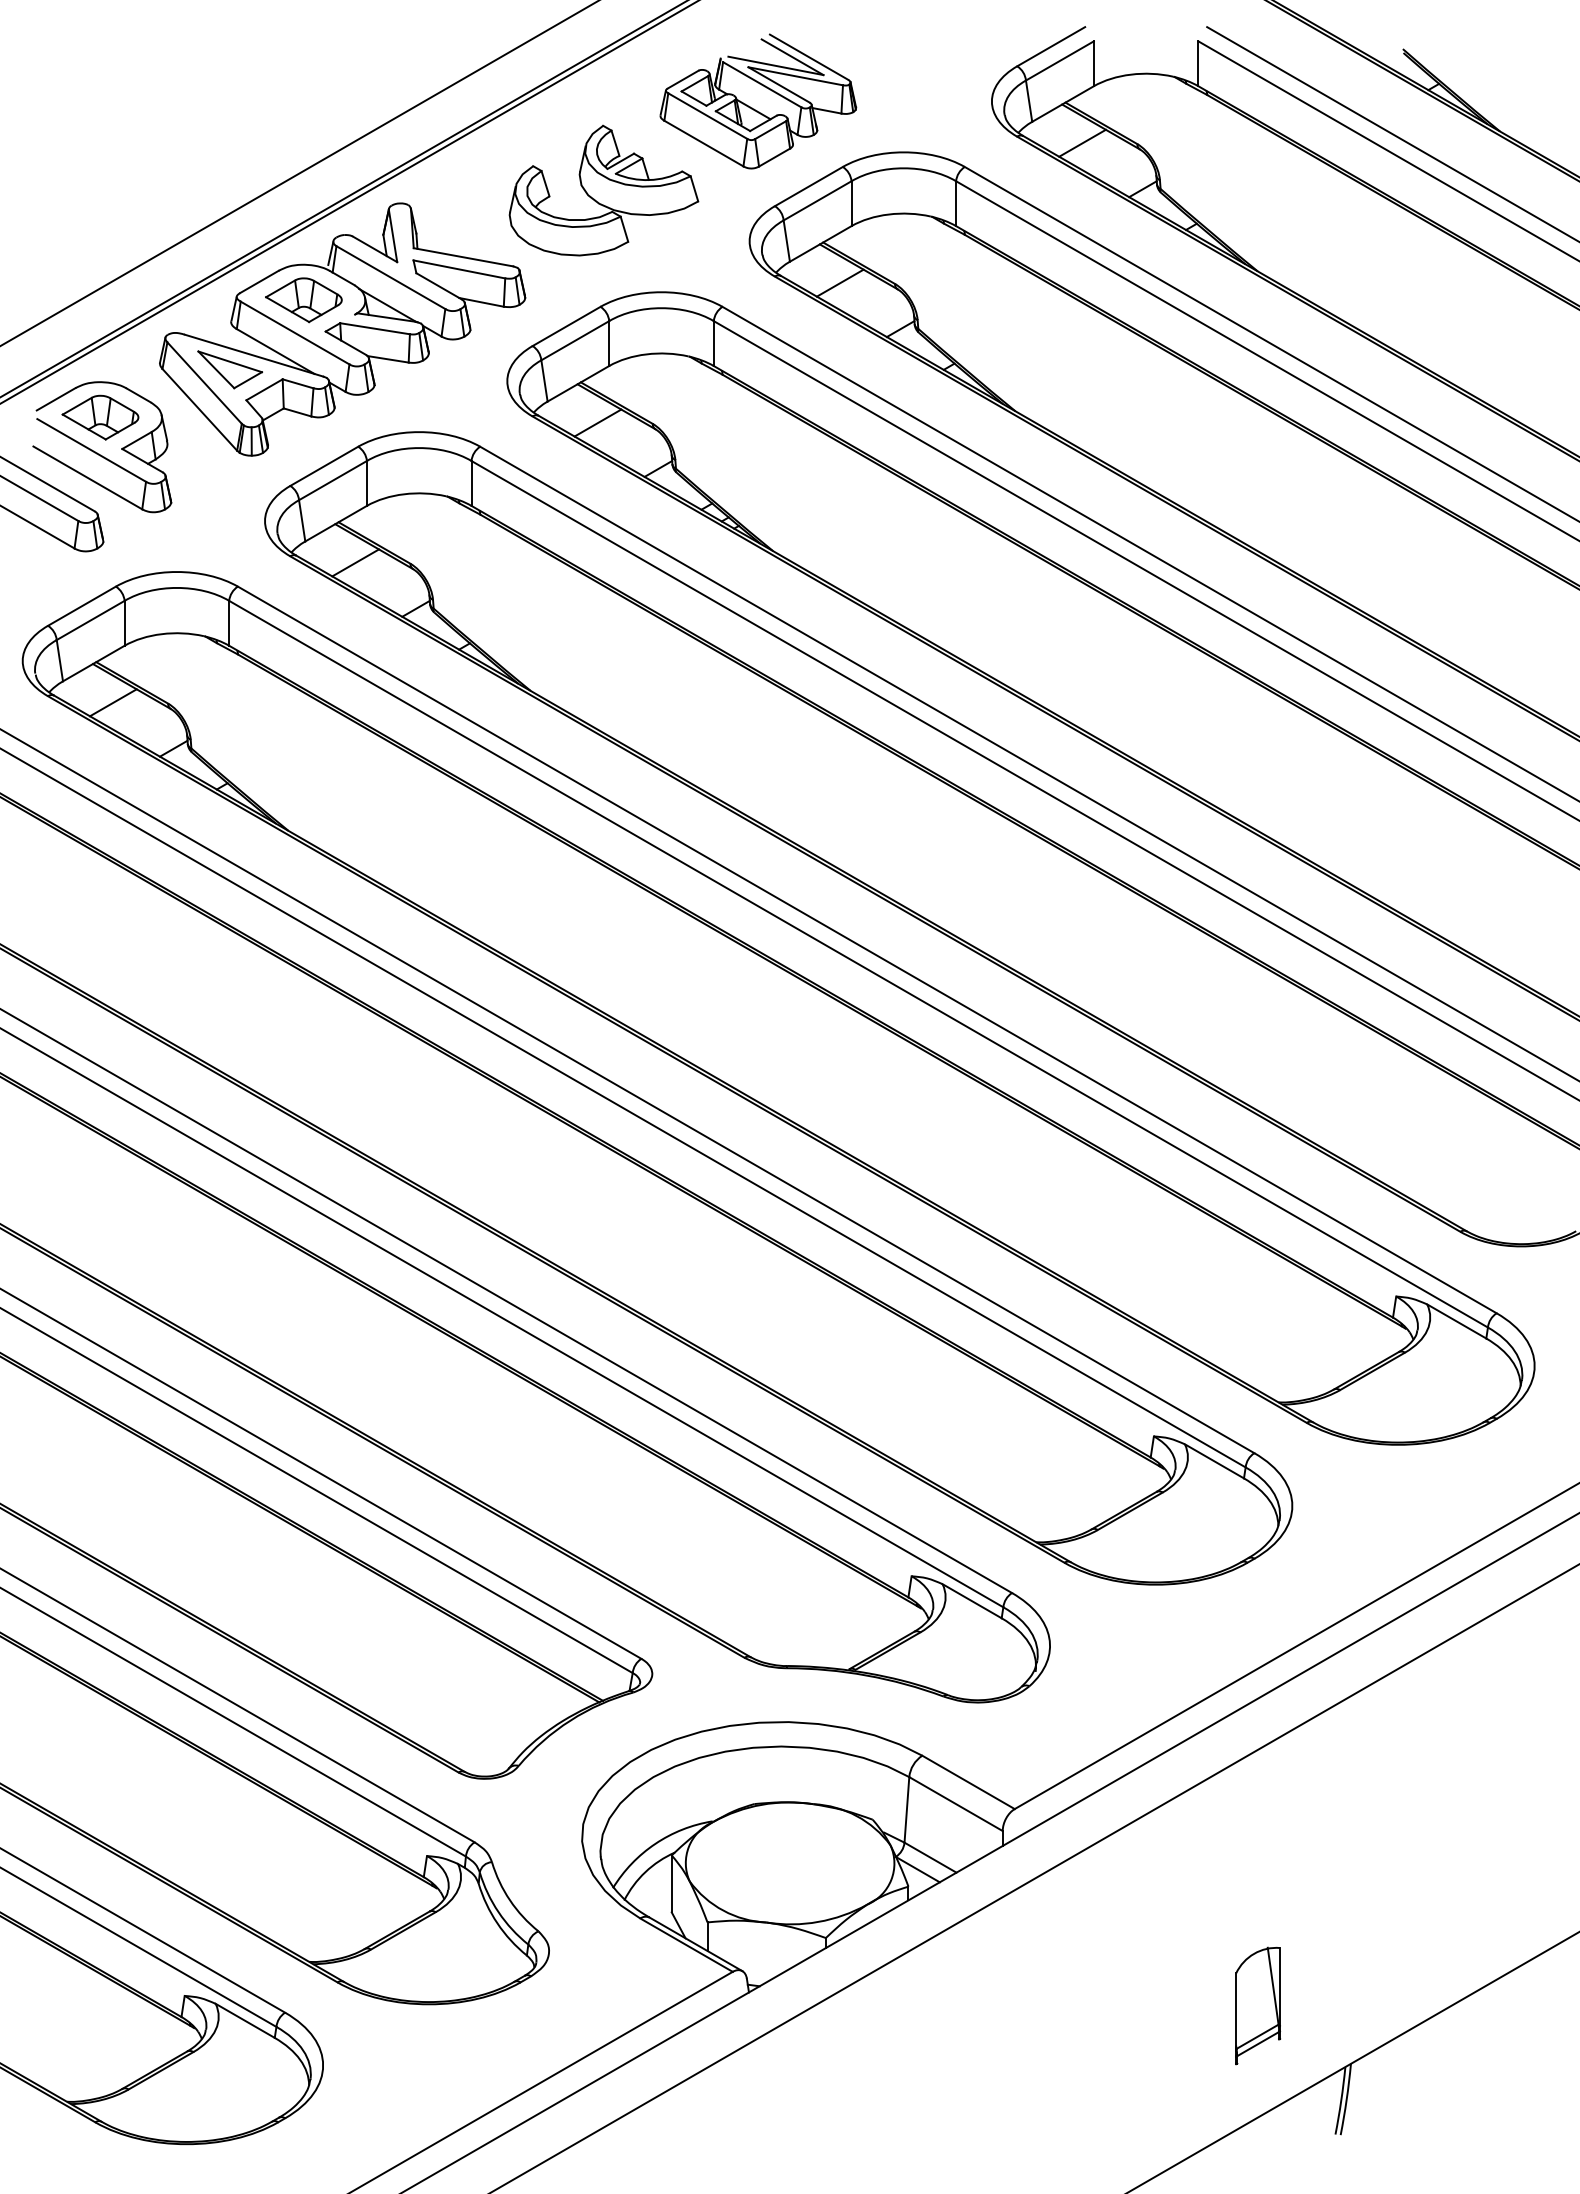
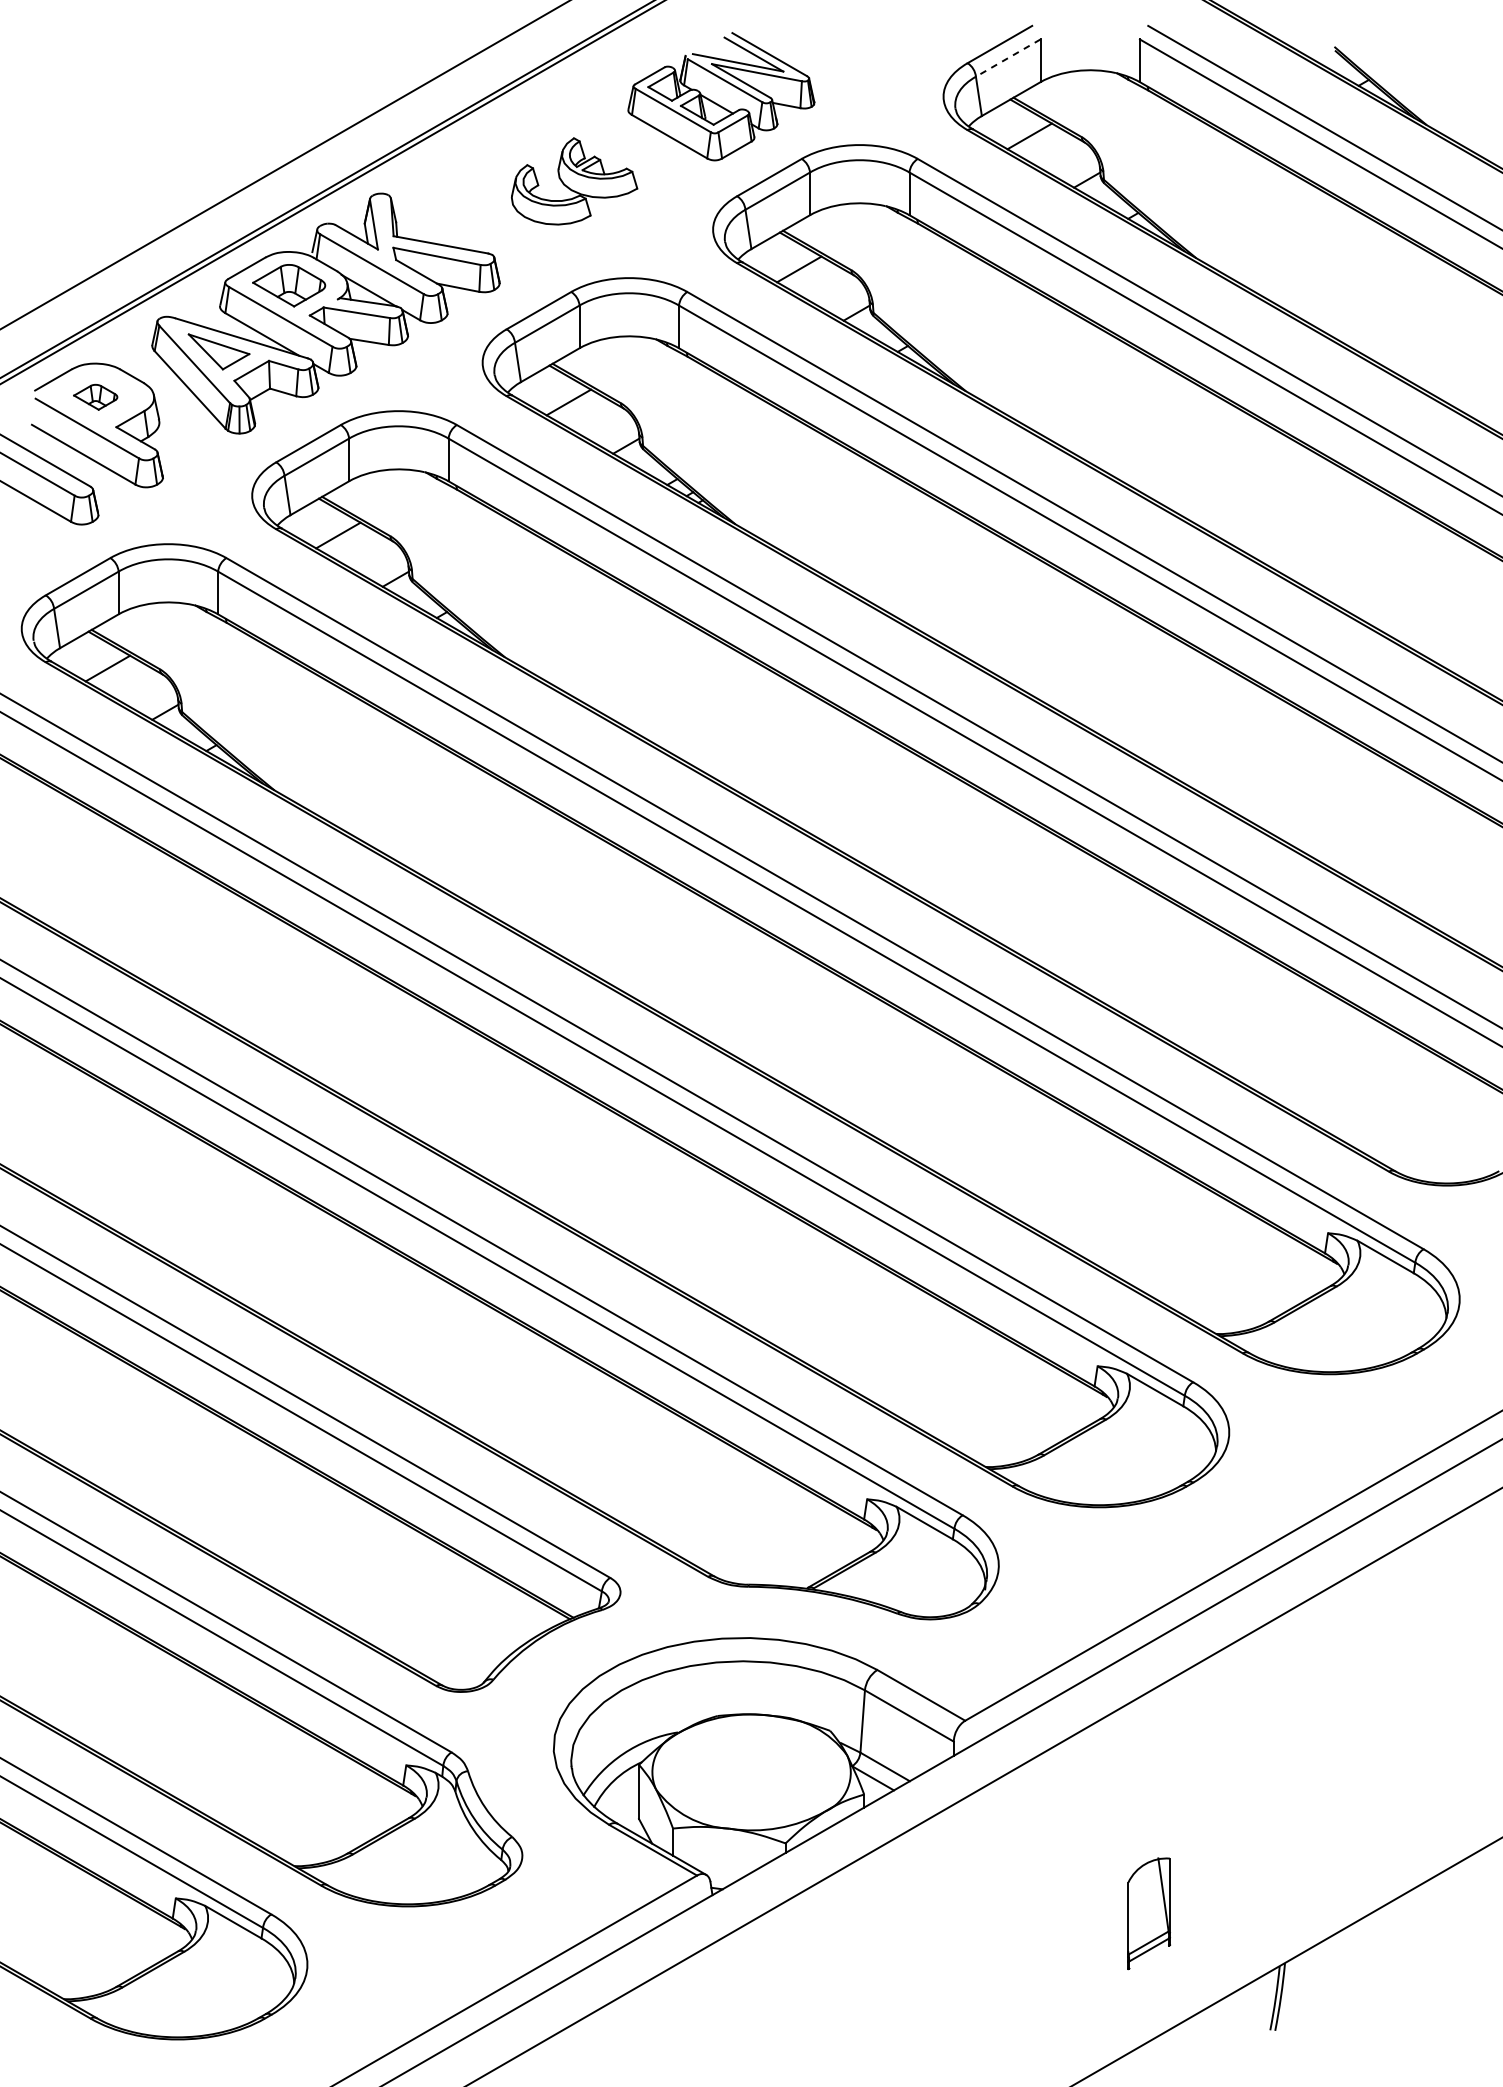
line: (1059, 61) -> (1007, 58), solid -> dashed
part: (603, 190) -> (574, 181), size x0.7
part: (100, 417) -> (95, 397), size x0.6
part: (1257, 2005) -> (1148, 1913), moved

